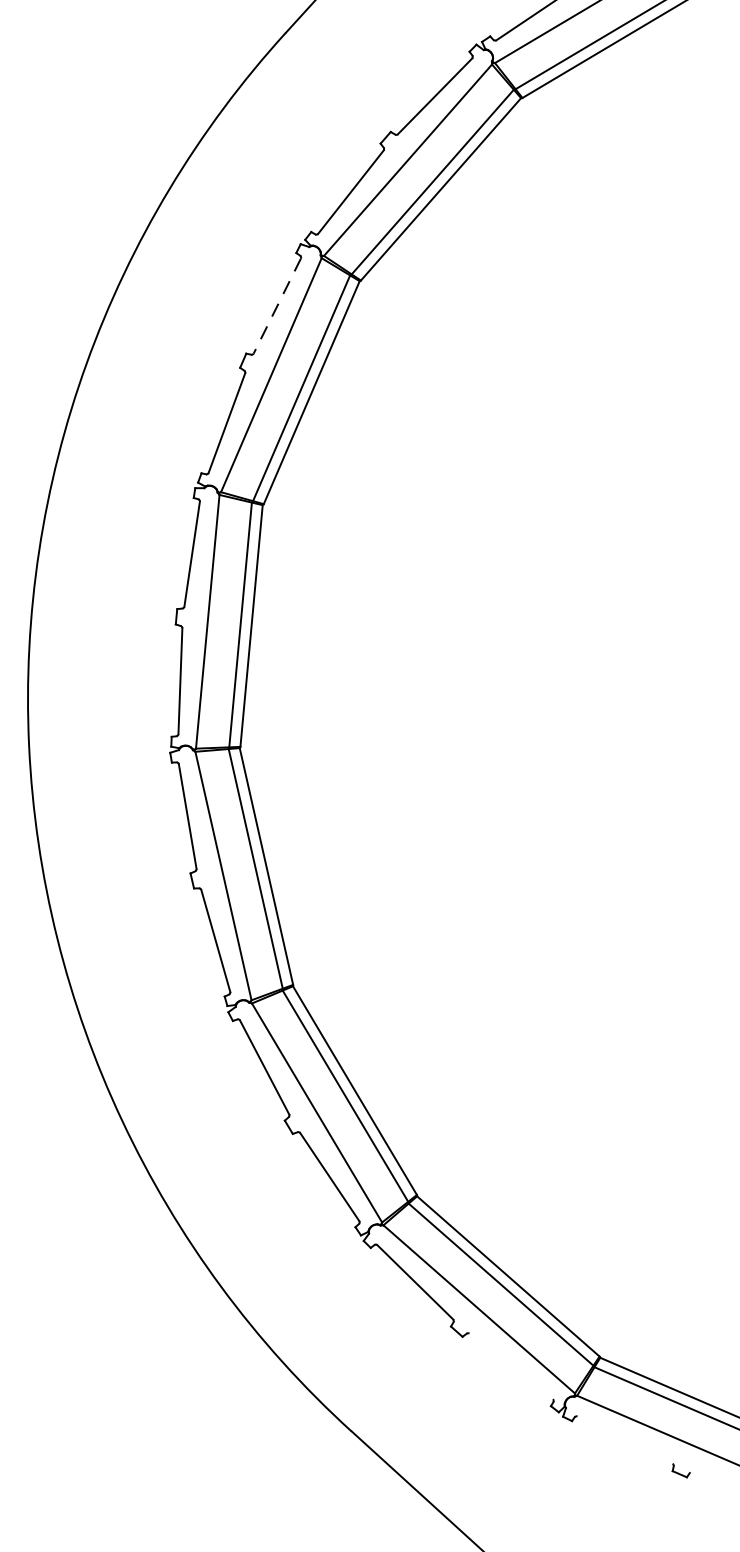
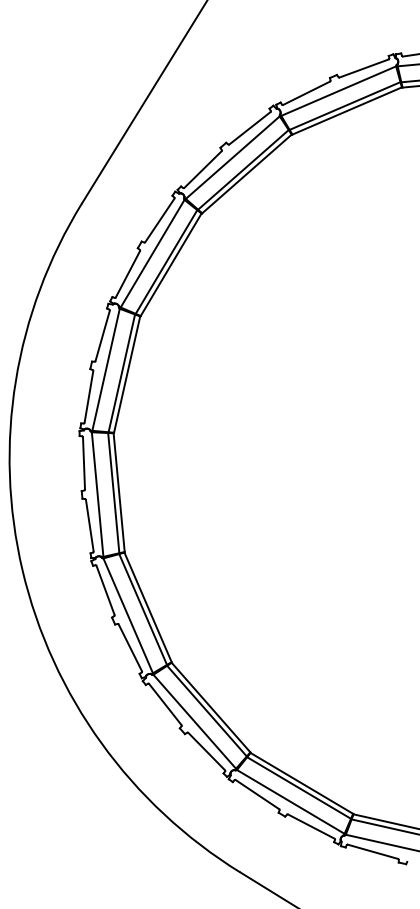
line: (276, 307) -> (102, 336), dashed -> solid
line: (511, 1366) -> (311, 826), added
line: (624, 1439) -> (372, 851), added

